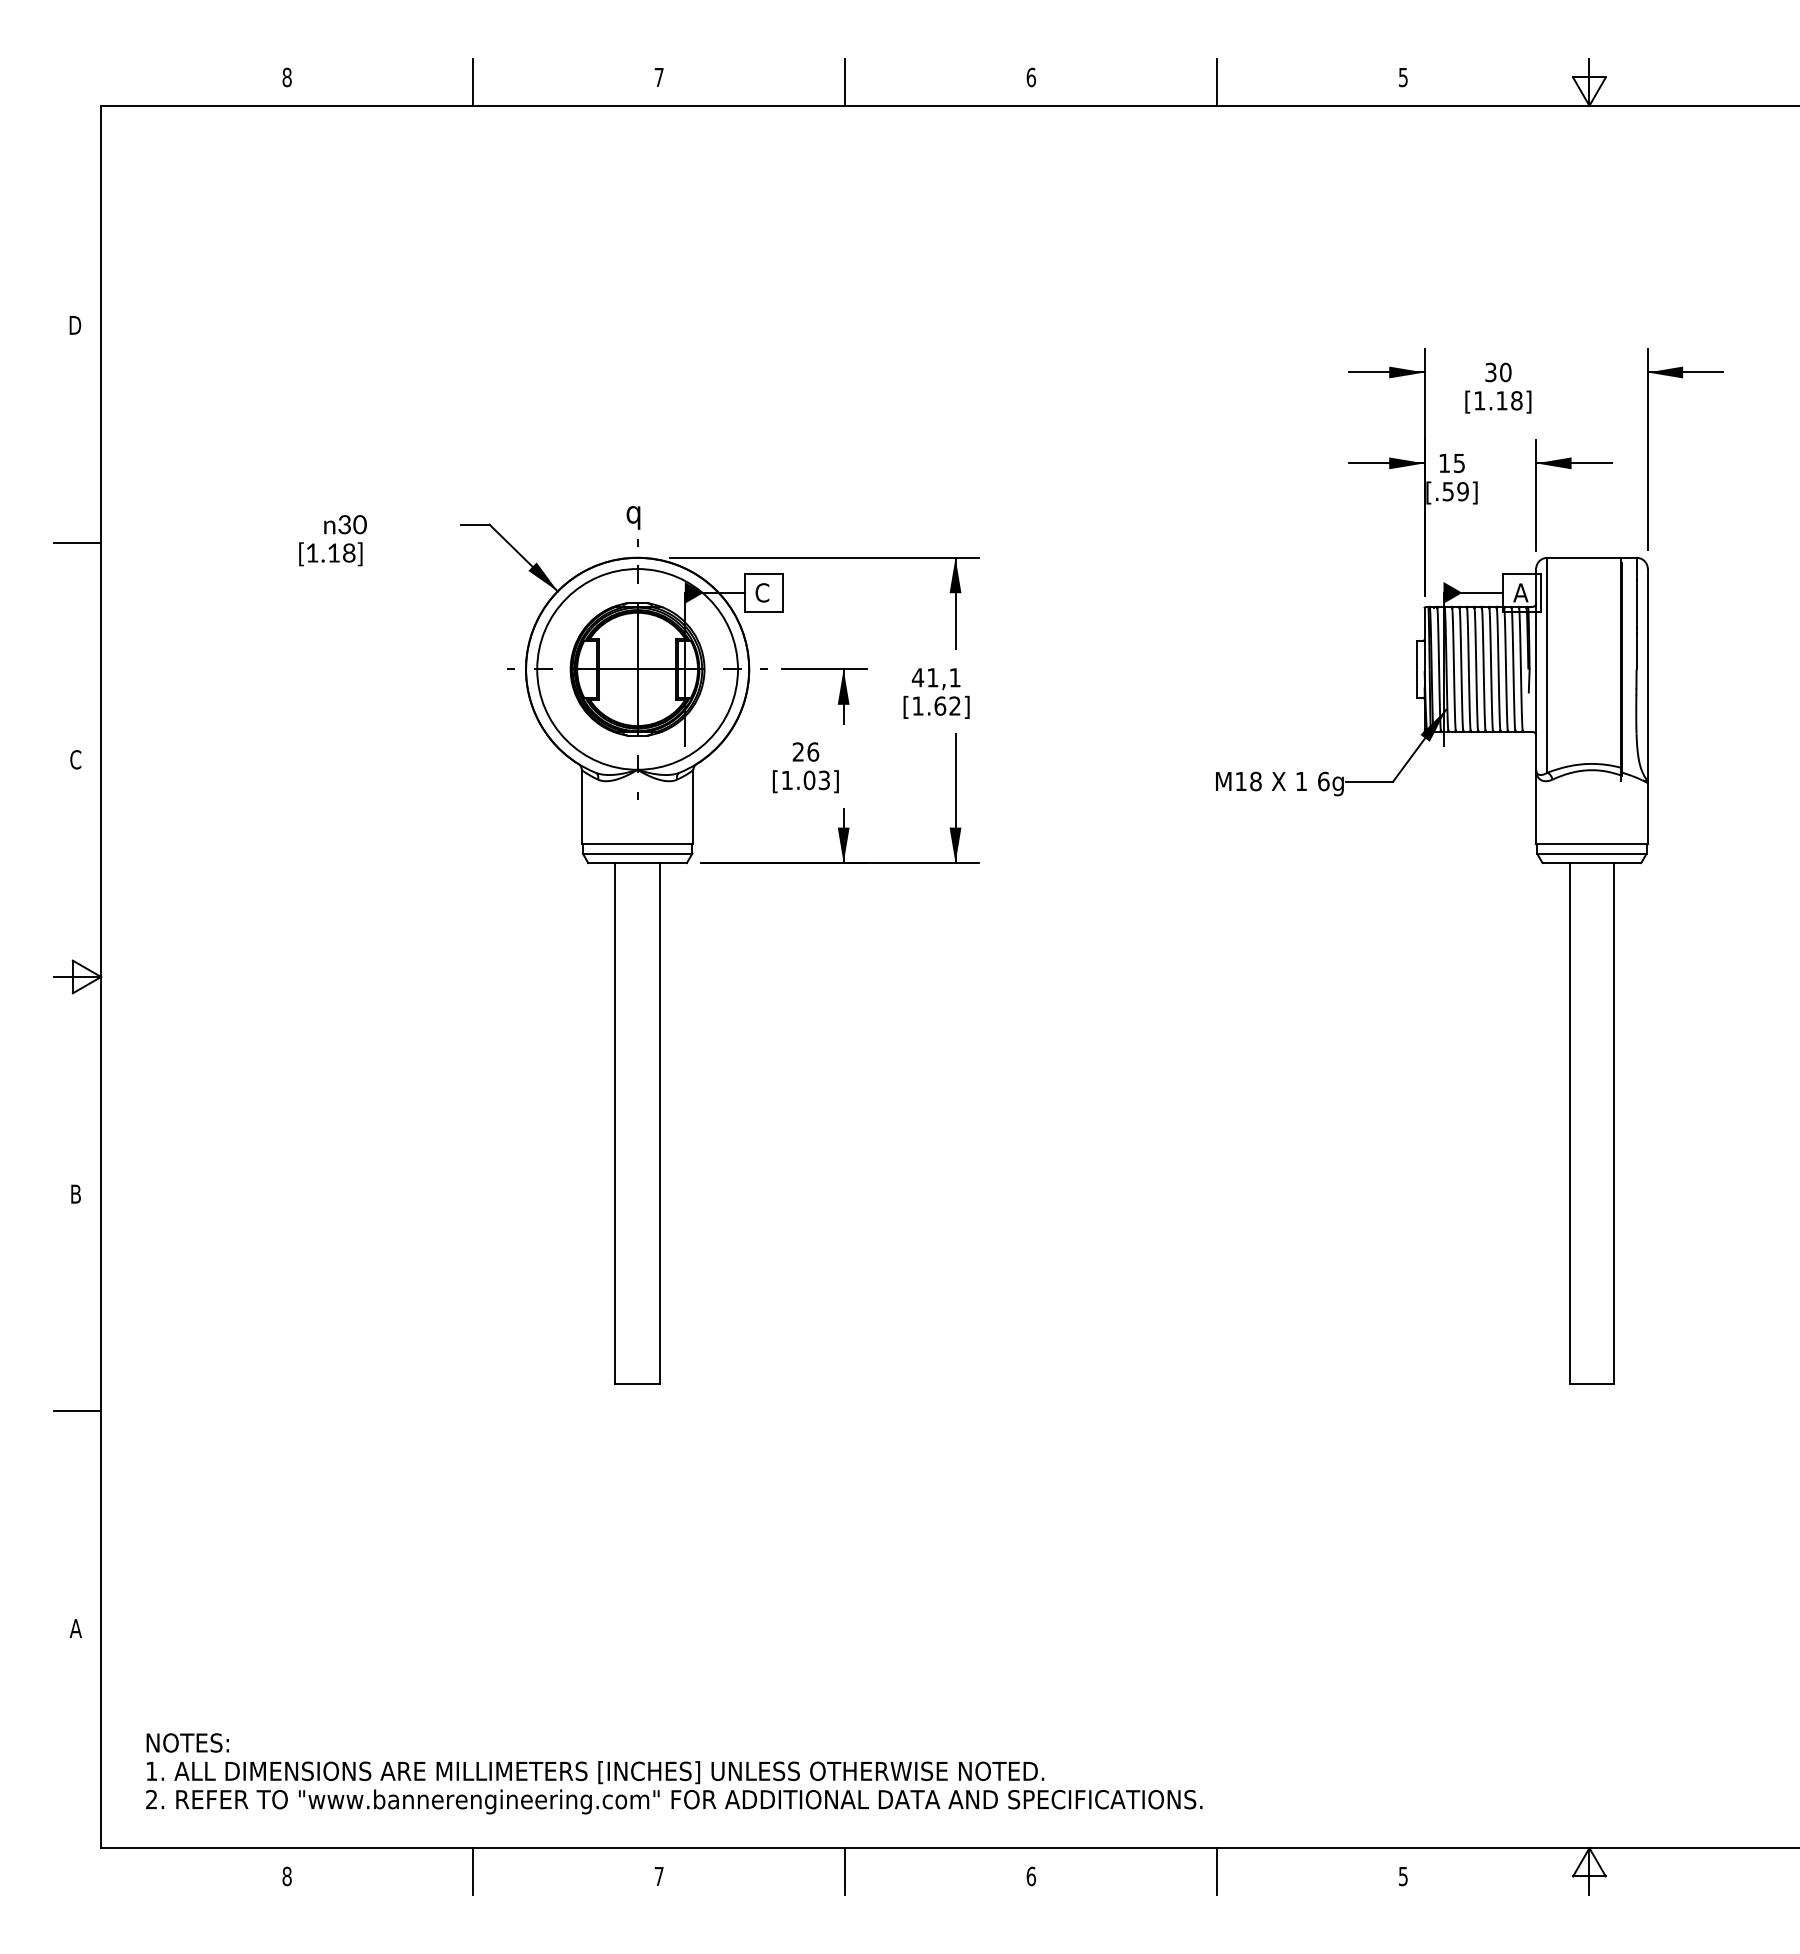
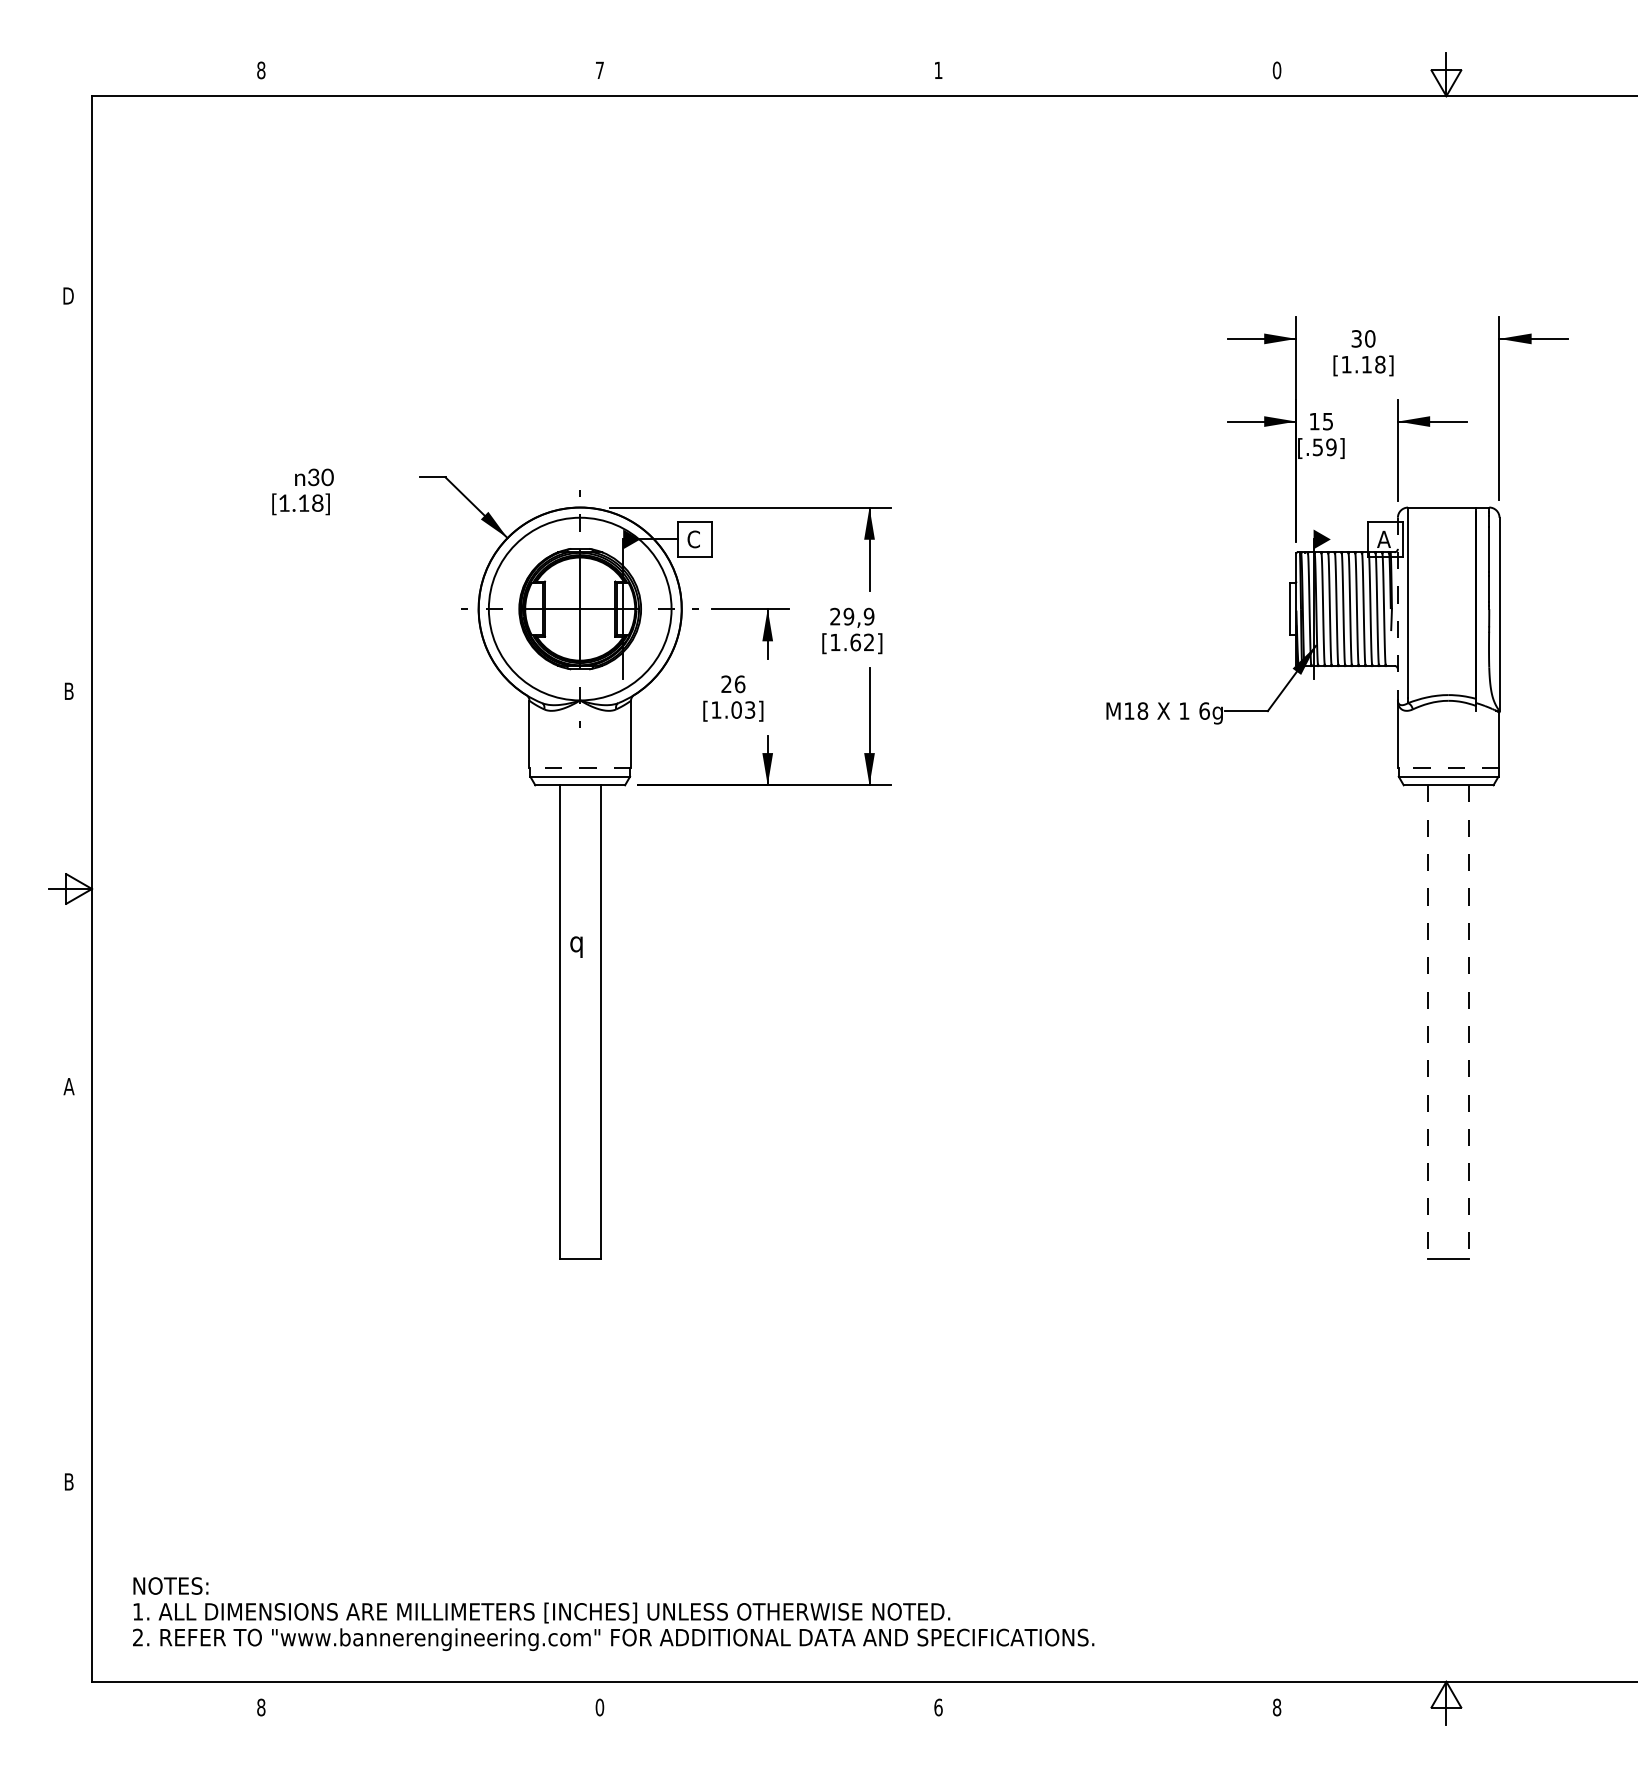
text: (1031, 77) -> (938, 70), 6 -> 1
text: (1403, 77) -> (1277, 70), 5 -> 0
line: (473, 81) -> (430, 74), removed
line: (845, 81) -> (769, 74), removed
line: (1217, 81) -> (1107, 74), removed
text: (633, 517) -> (576, 946), moved
line: (77, 542) -> (70, 493), removed
line: (1482, 592) -> (1349, 539), removed
line: (1536, 669) -> (1398, 609), solid -> dashed
text: (935, 677) -> (851, 616), 41,1 -> 29,9
text: (75, 759) -> (68, 691), C -> B
line: (637, 844) -> (580, 768), solid -> dashed
line: (1591, 844) -> (1448, 768), solid -> dashed
line: (1569, 1123) -> (1428, 1022), solid -> dashed
line: (1614, 1123) -> (1469, 1022), solid -> dashed
text: (75, 1193) -> (68, 1086), B -> A
line: (77, 1411) -> (70, 1284), removed
text: (75, 1628) -> (68, 1481), A -> B
line: (473, 1871) -> (430, 1702), removed
line: (845, 1871) -> (769, 1702), removed
line: (1217, 1871) -> (1107, 1702), removed
text: (658, 1876) -> (599, 1707), 7 -> 0
text: (1402, 1876) -> (1276, 1707), 5 -> 8

